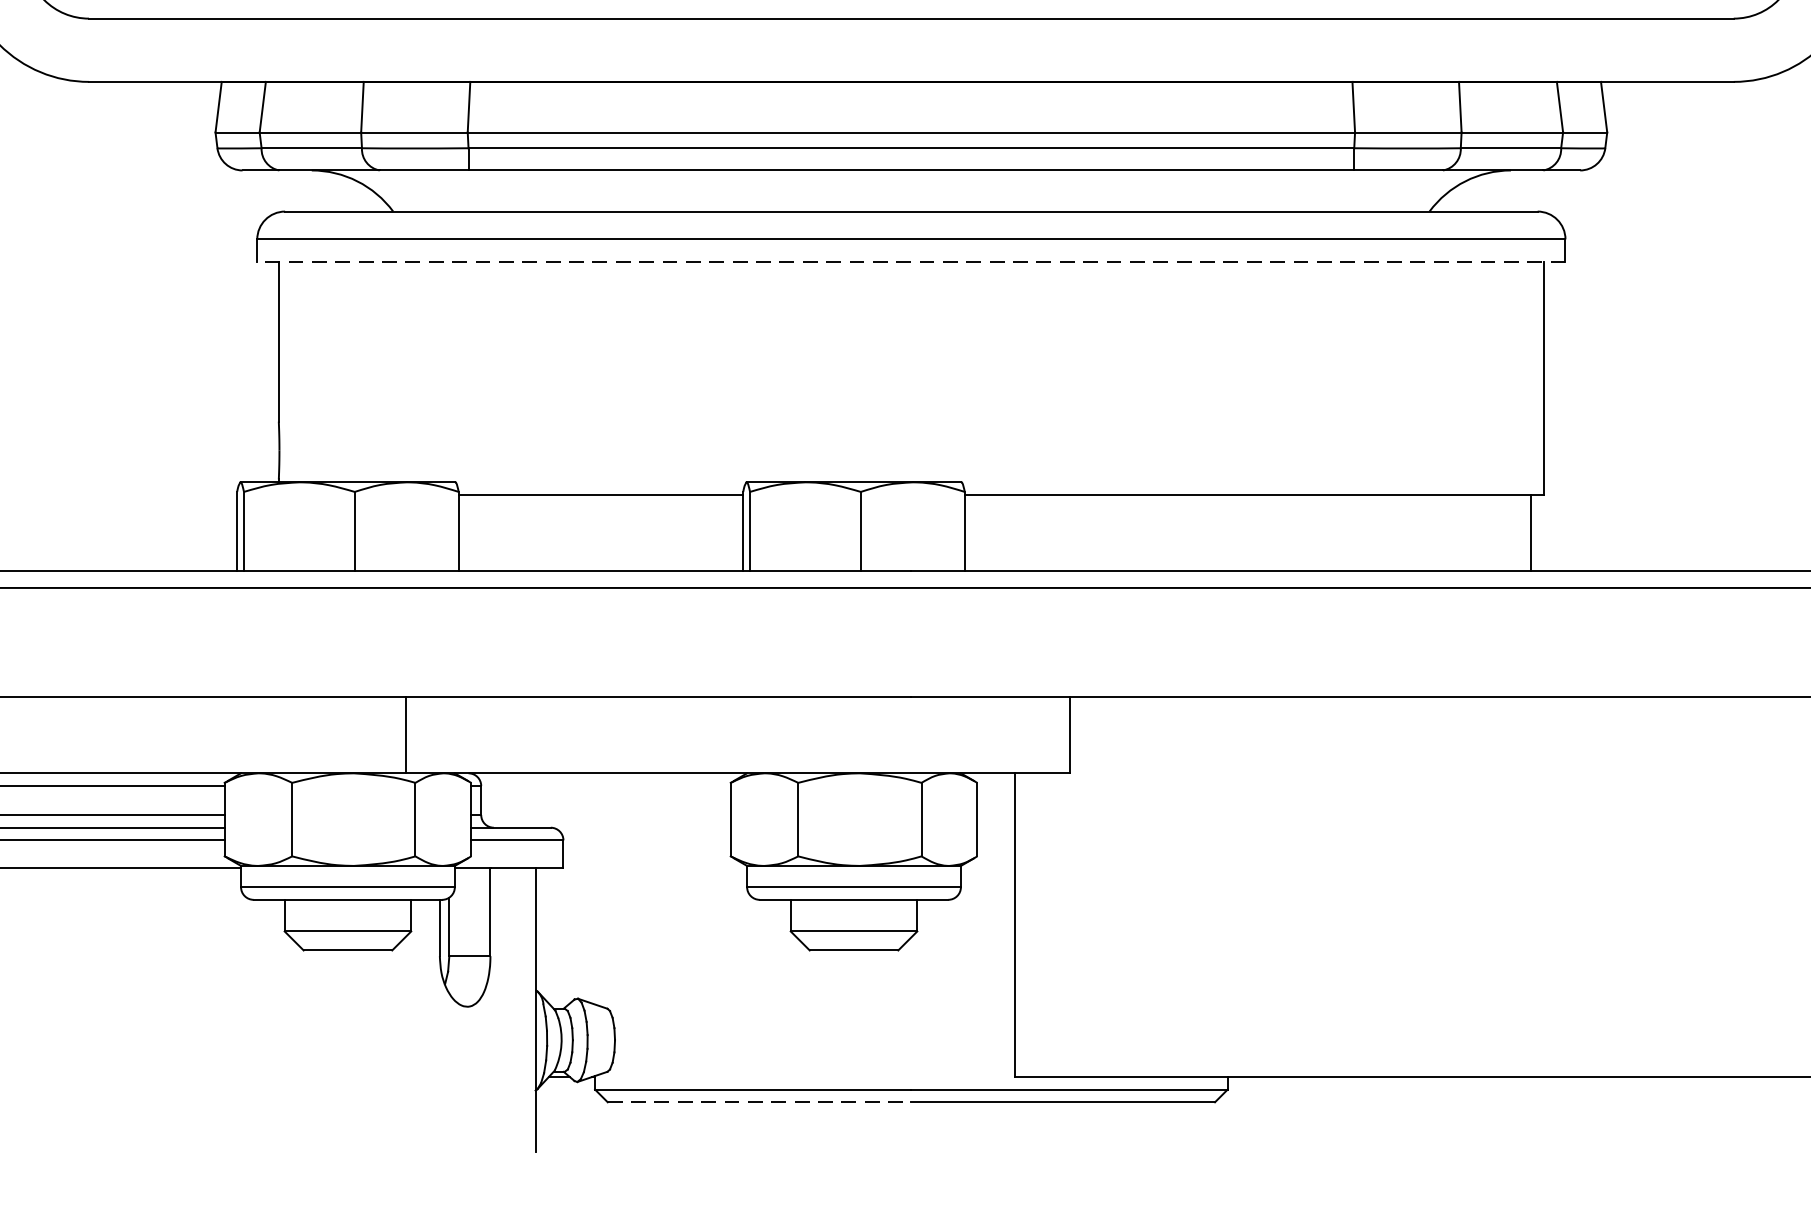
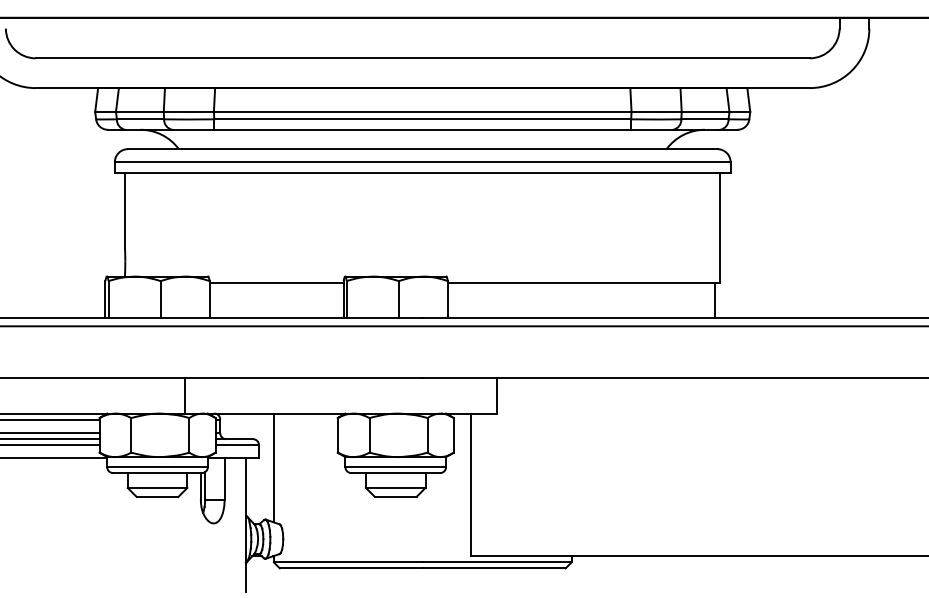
line: (910, 261) -> (422, 172), dashed -> solid
line: (594, 887) -> (273, 467), added
line: (760, 1102) -> (351, 568), dashed -> solid

